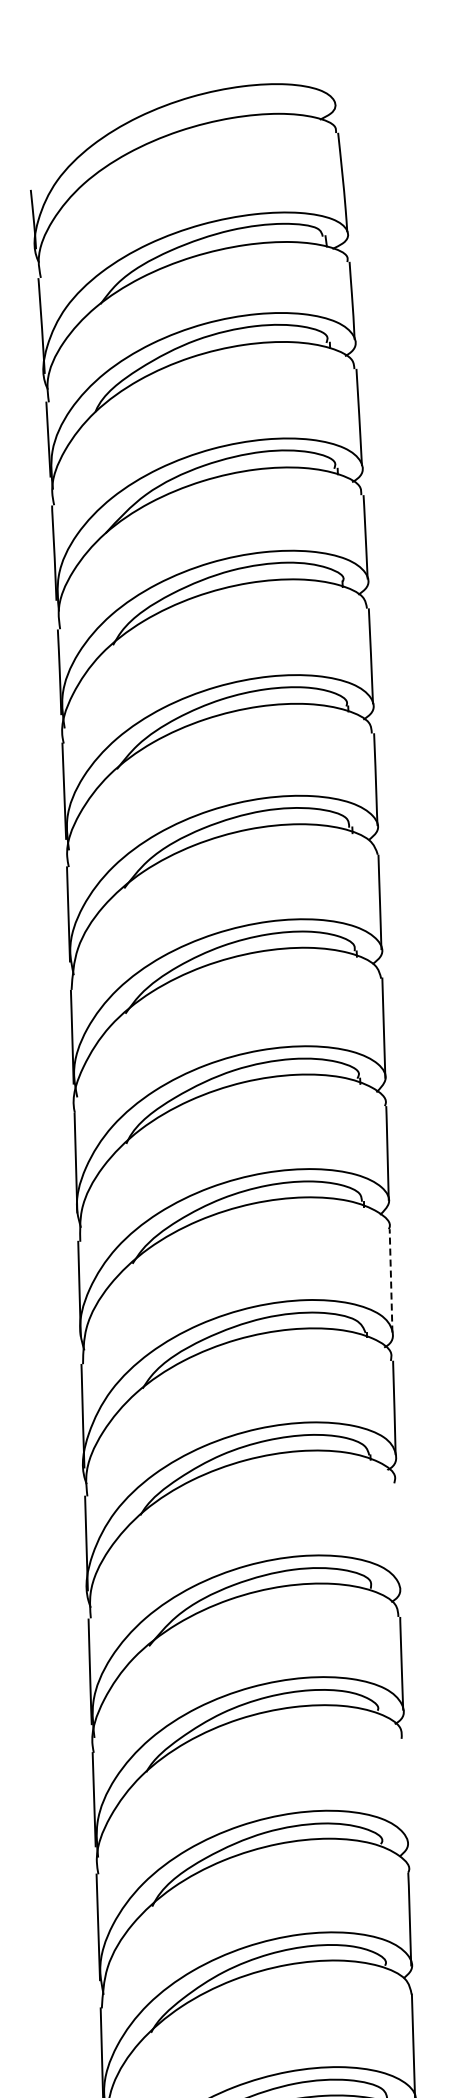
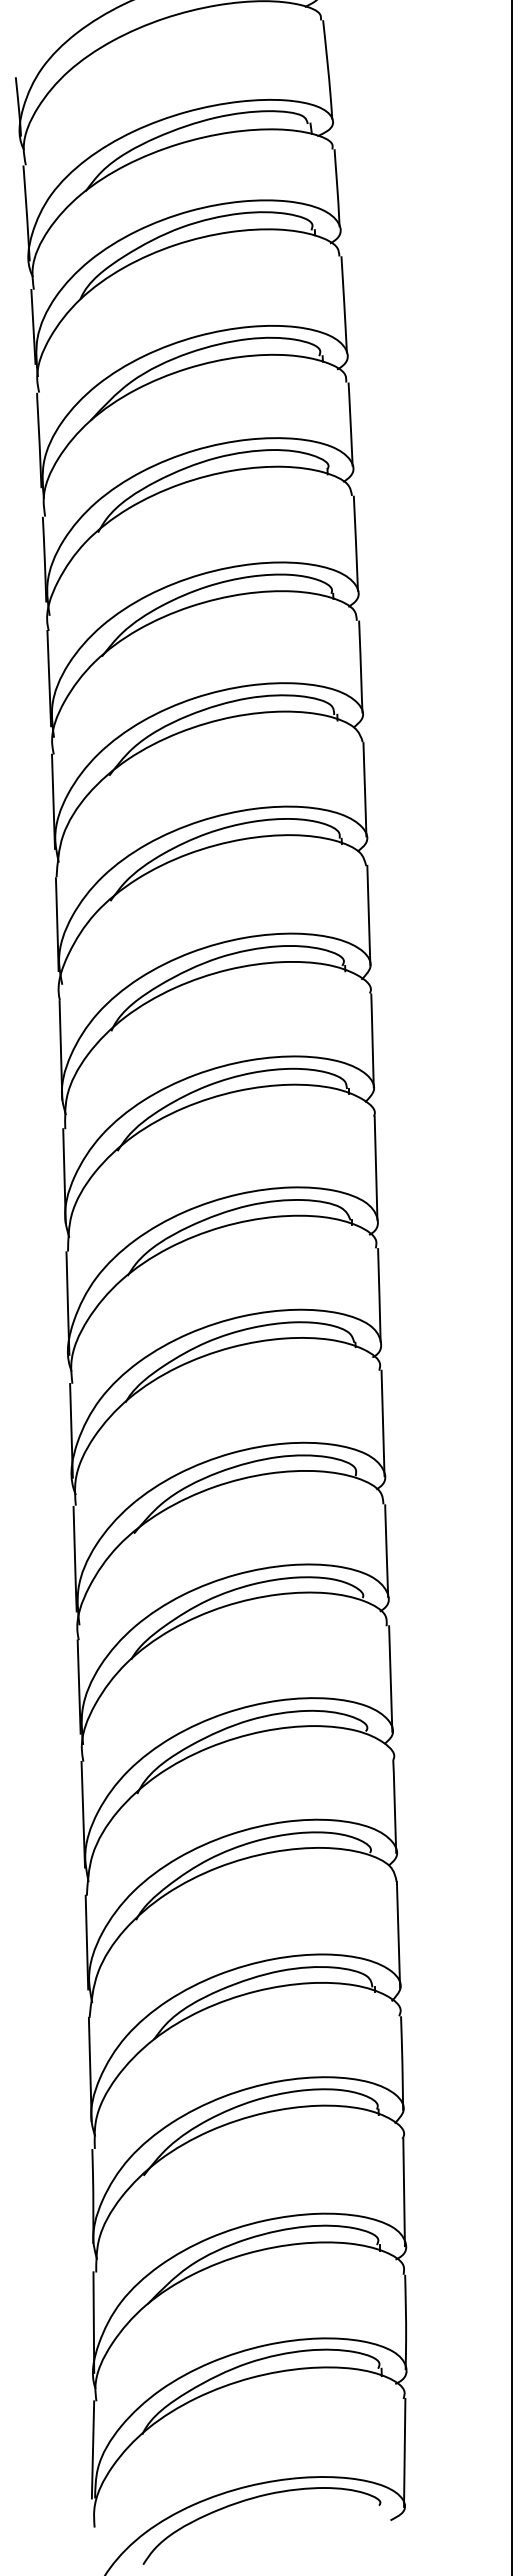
line: (391, 1281) -> (376, 1168), dashed -> solid
line: (397, 1536) -> (382, 1423), added
line: (405, 1791) -> (390, 1678), added

